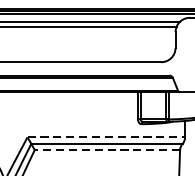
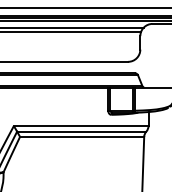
line: (106, 137) -> (81, 126), dashed -> solid
line: (106, 149) -> (81, 136), dashed -> solid

